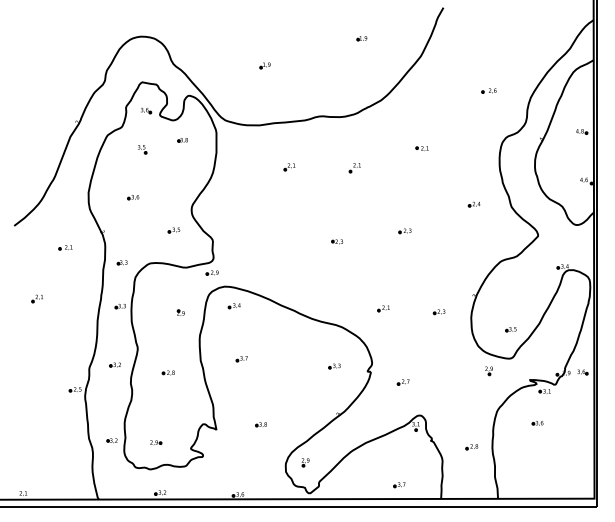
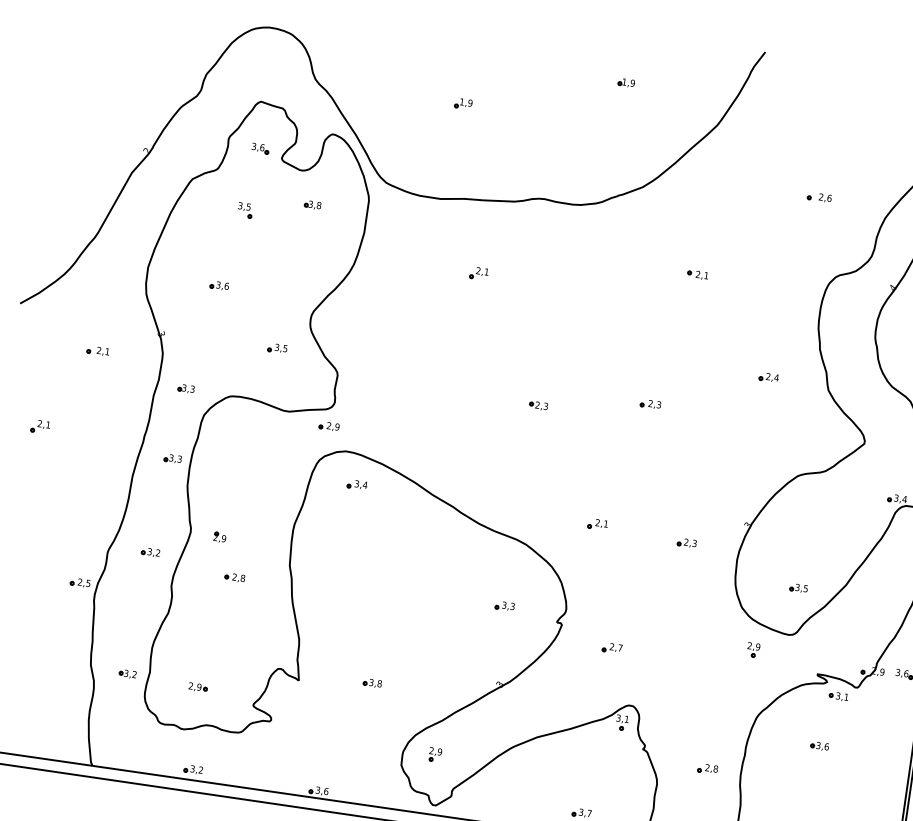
part: (354, 168) -> (583, 291), removed
part: (180, 312) -> (219, 536), moved
part: (241, 359) -> (355, 573), removed

